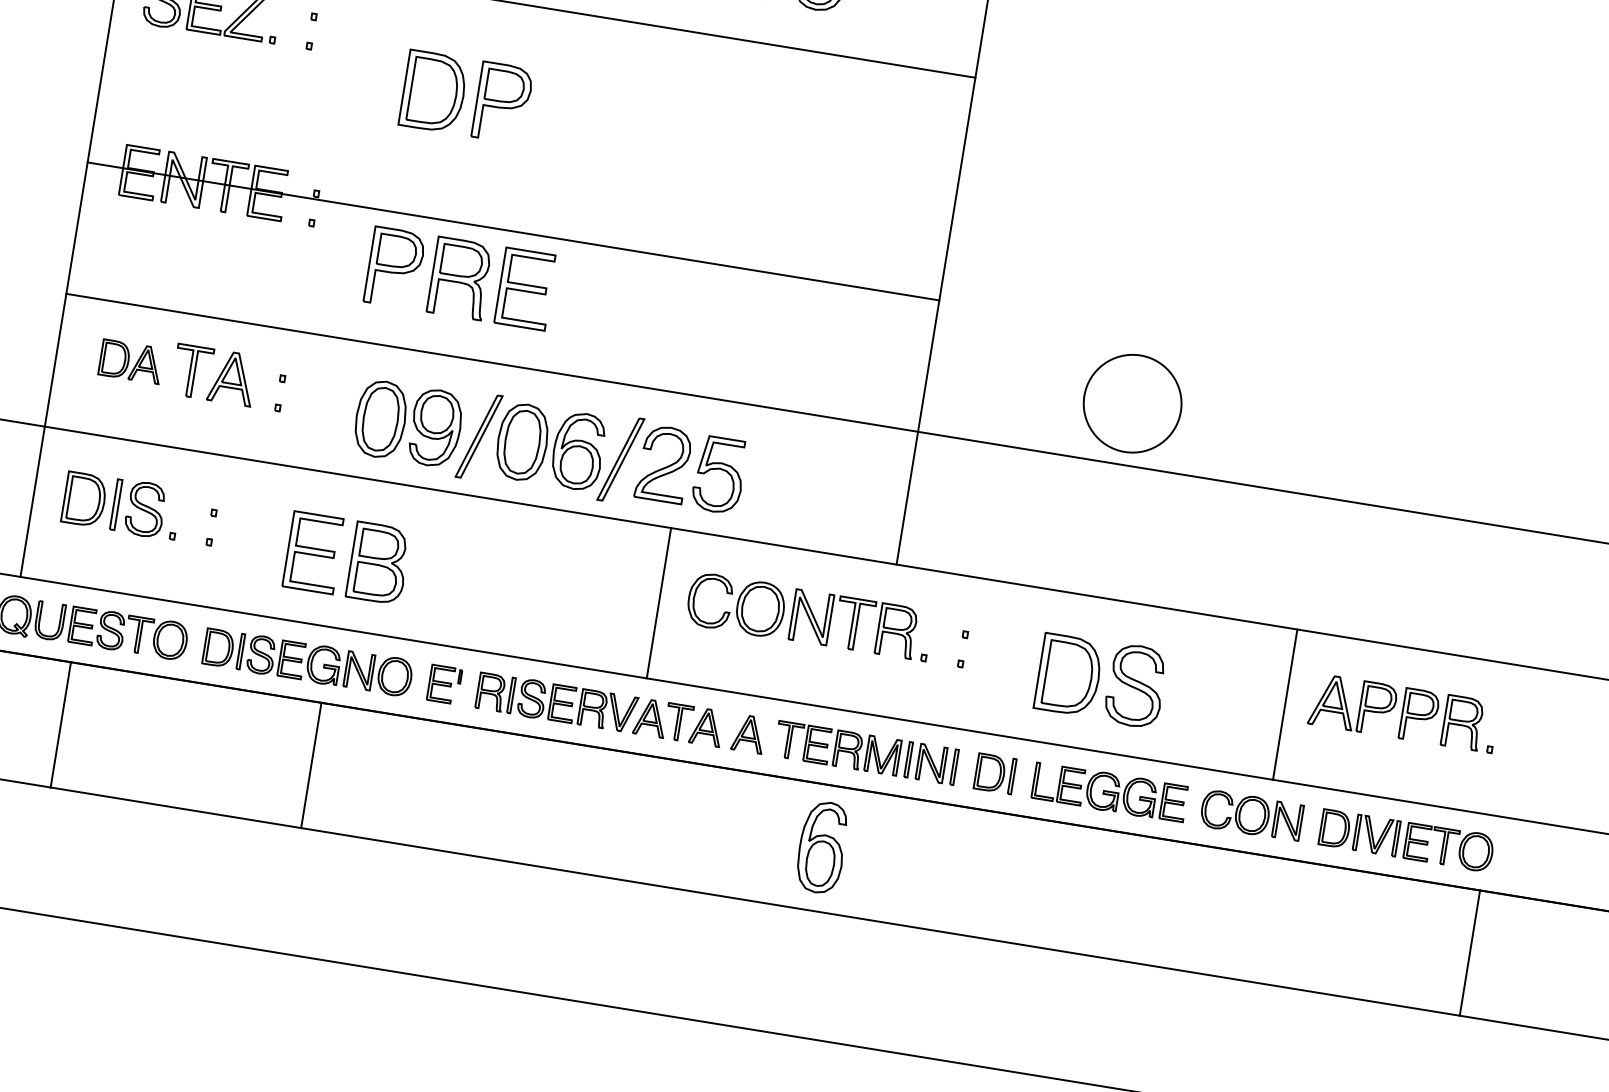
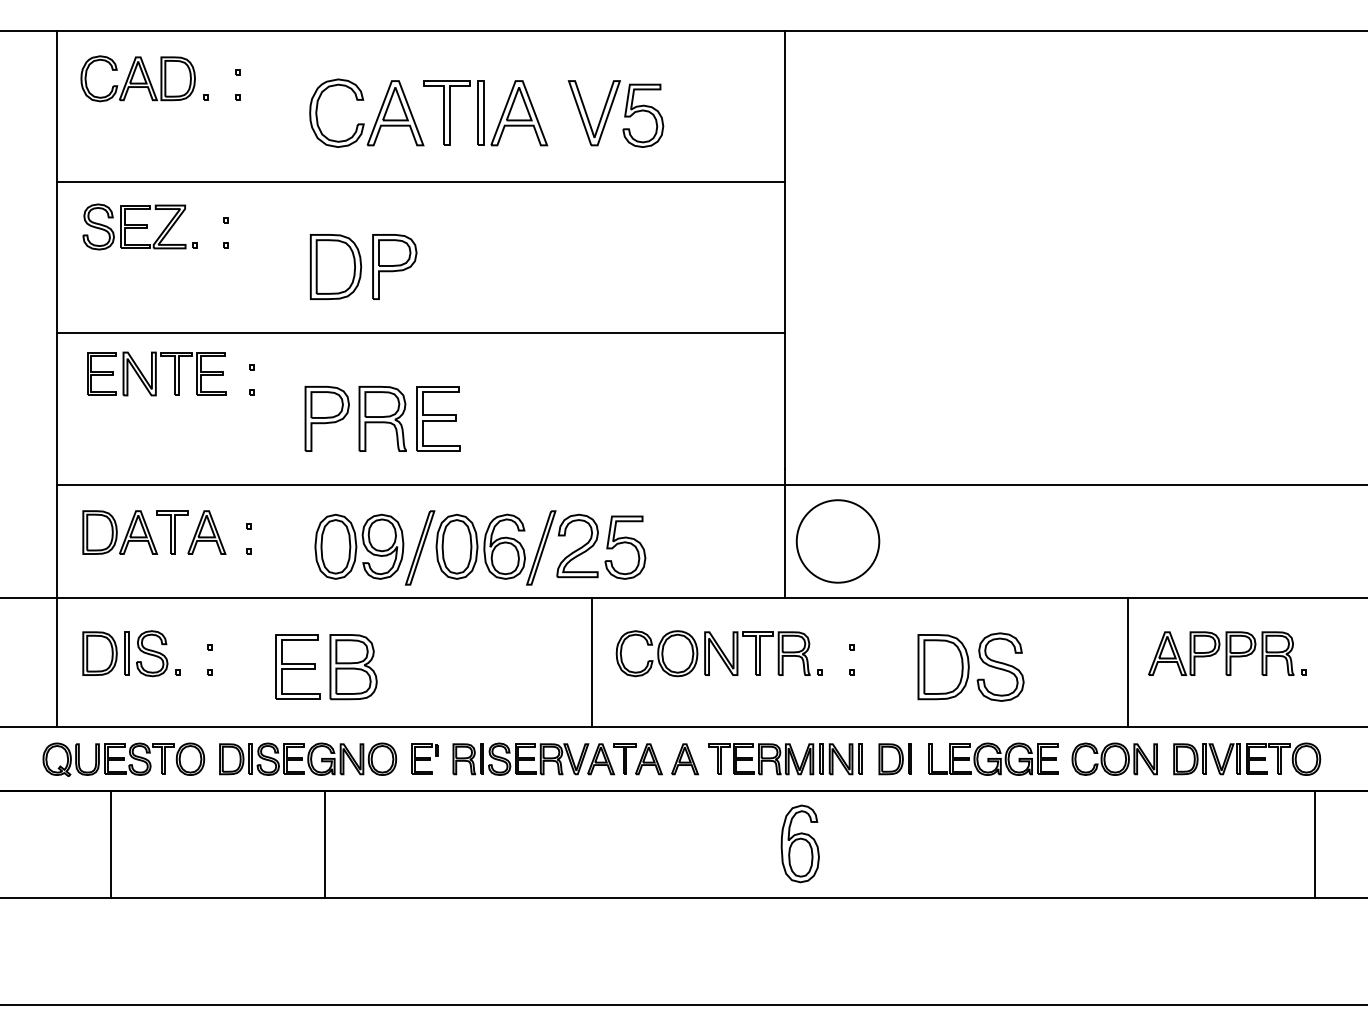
line: (513, 231) -> (421, 333), moved
part: (131, 361) -> (120, 532), size x1.43
circle: (1132, 403) -> (837, 541), moved
part: (821, 846) -> (799, 843), moved

